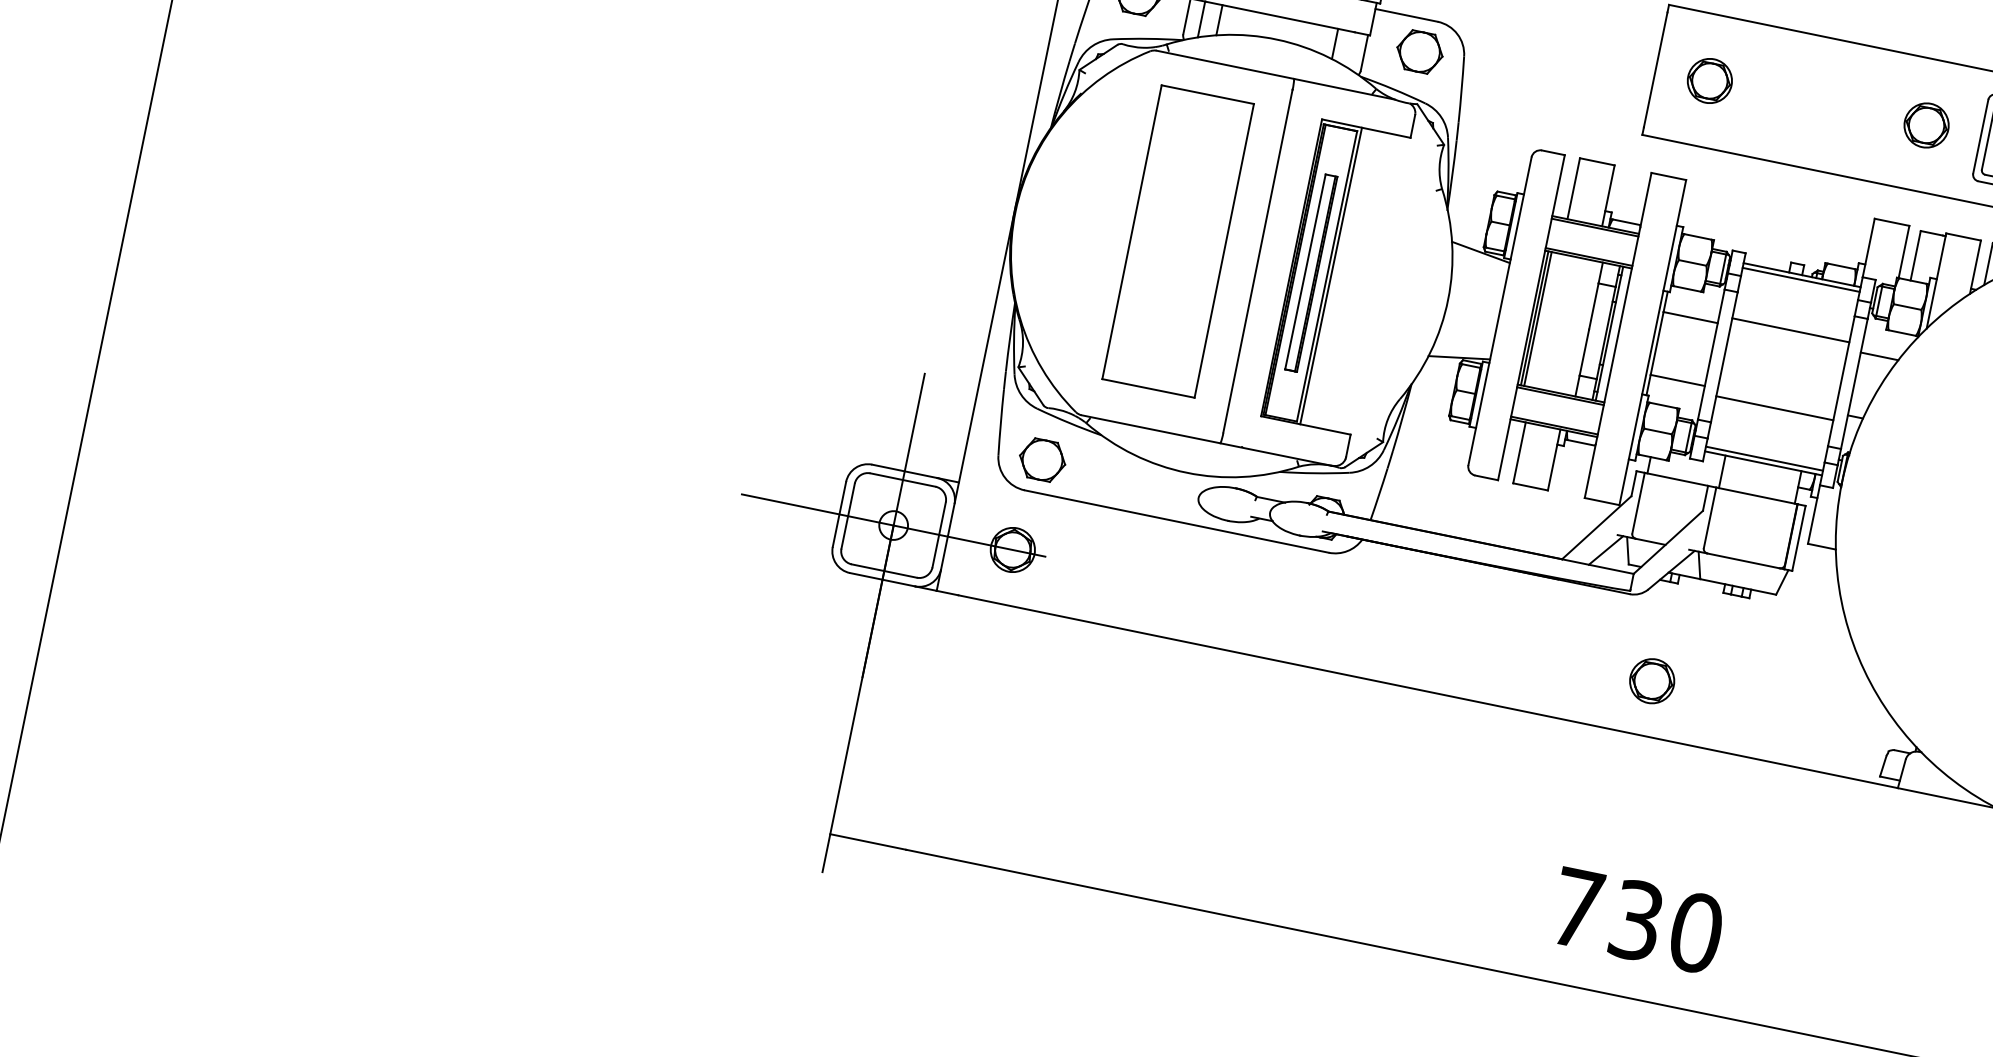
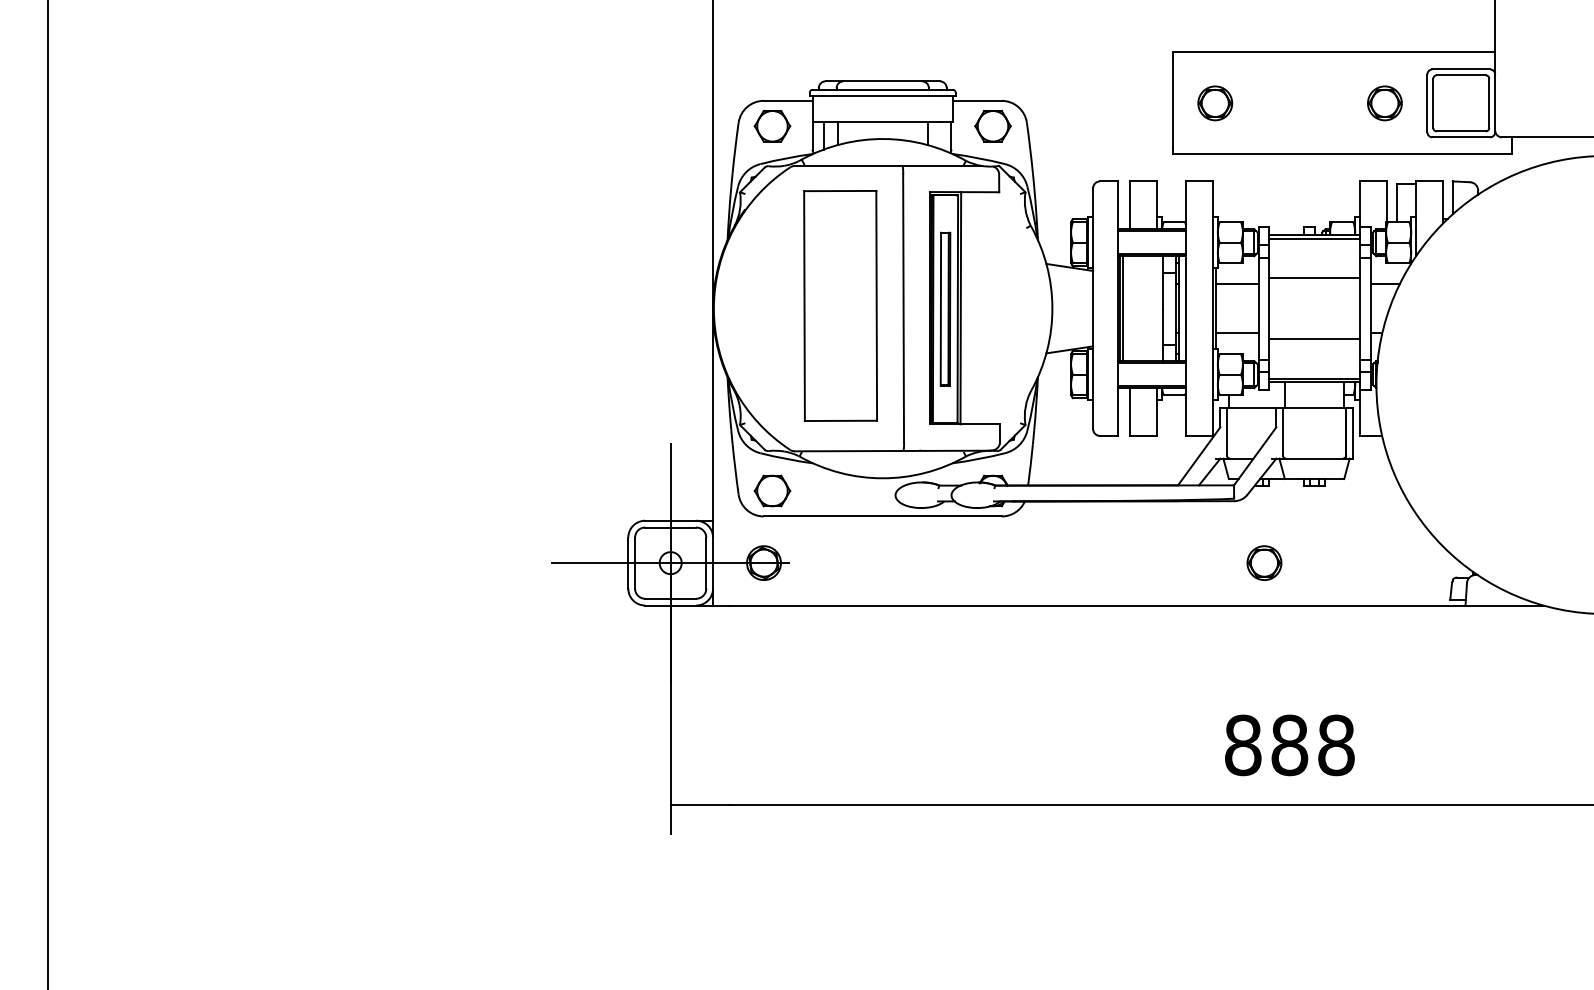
text: (1636, 920) -> (1289, 745), 730 -> 888

